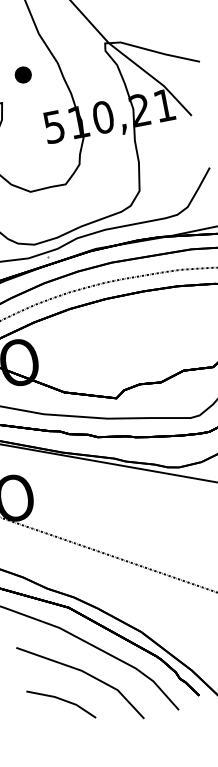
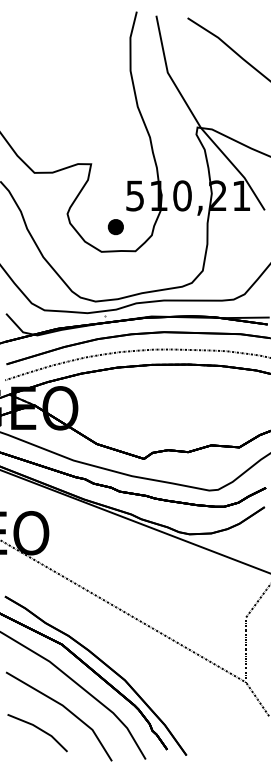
part: (22, 75) -> (115, 227), moved

